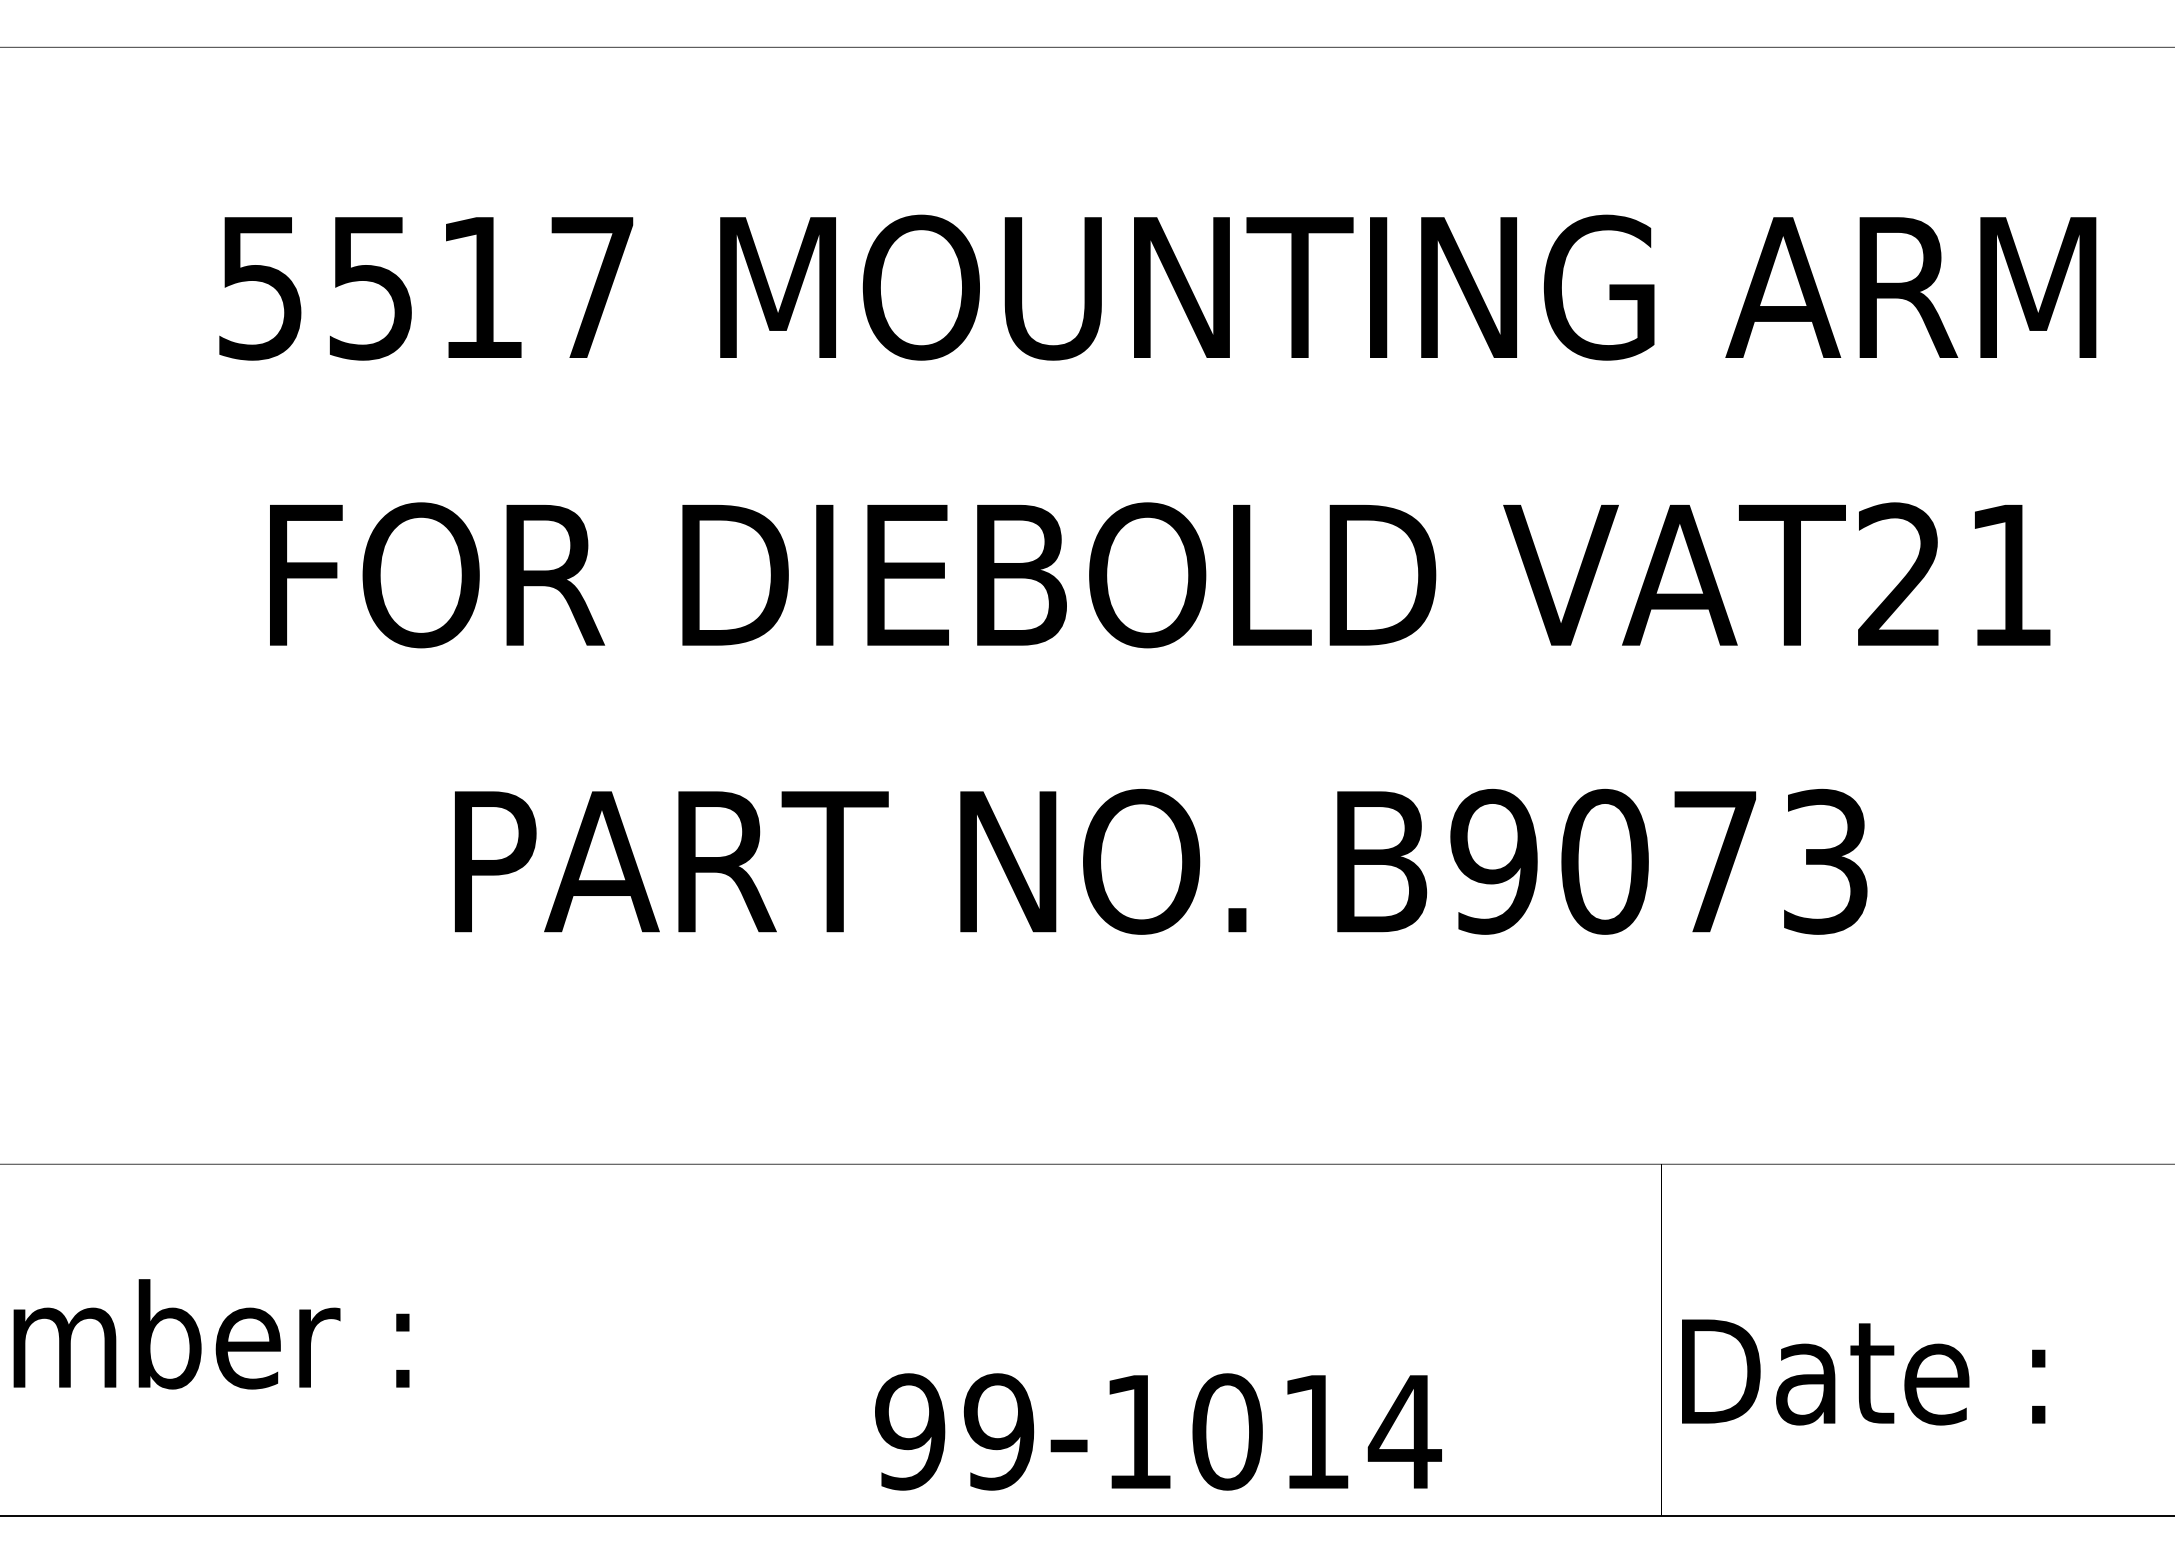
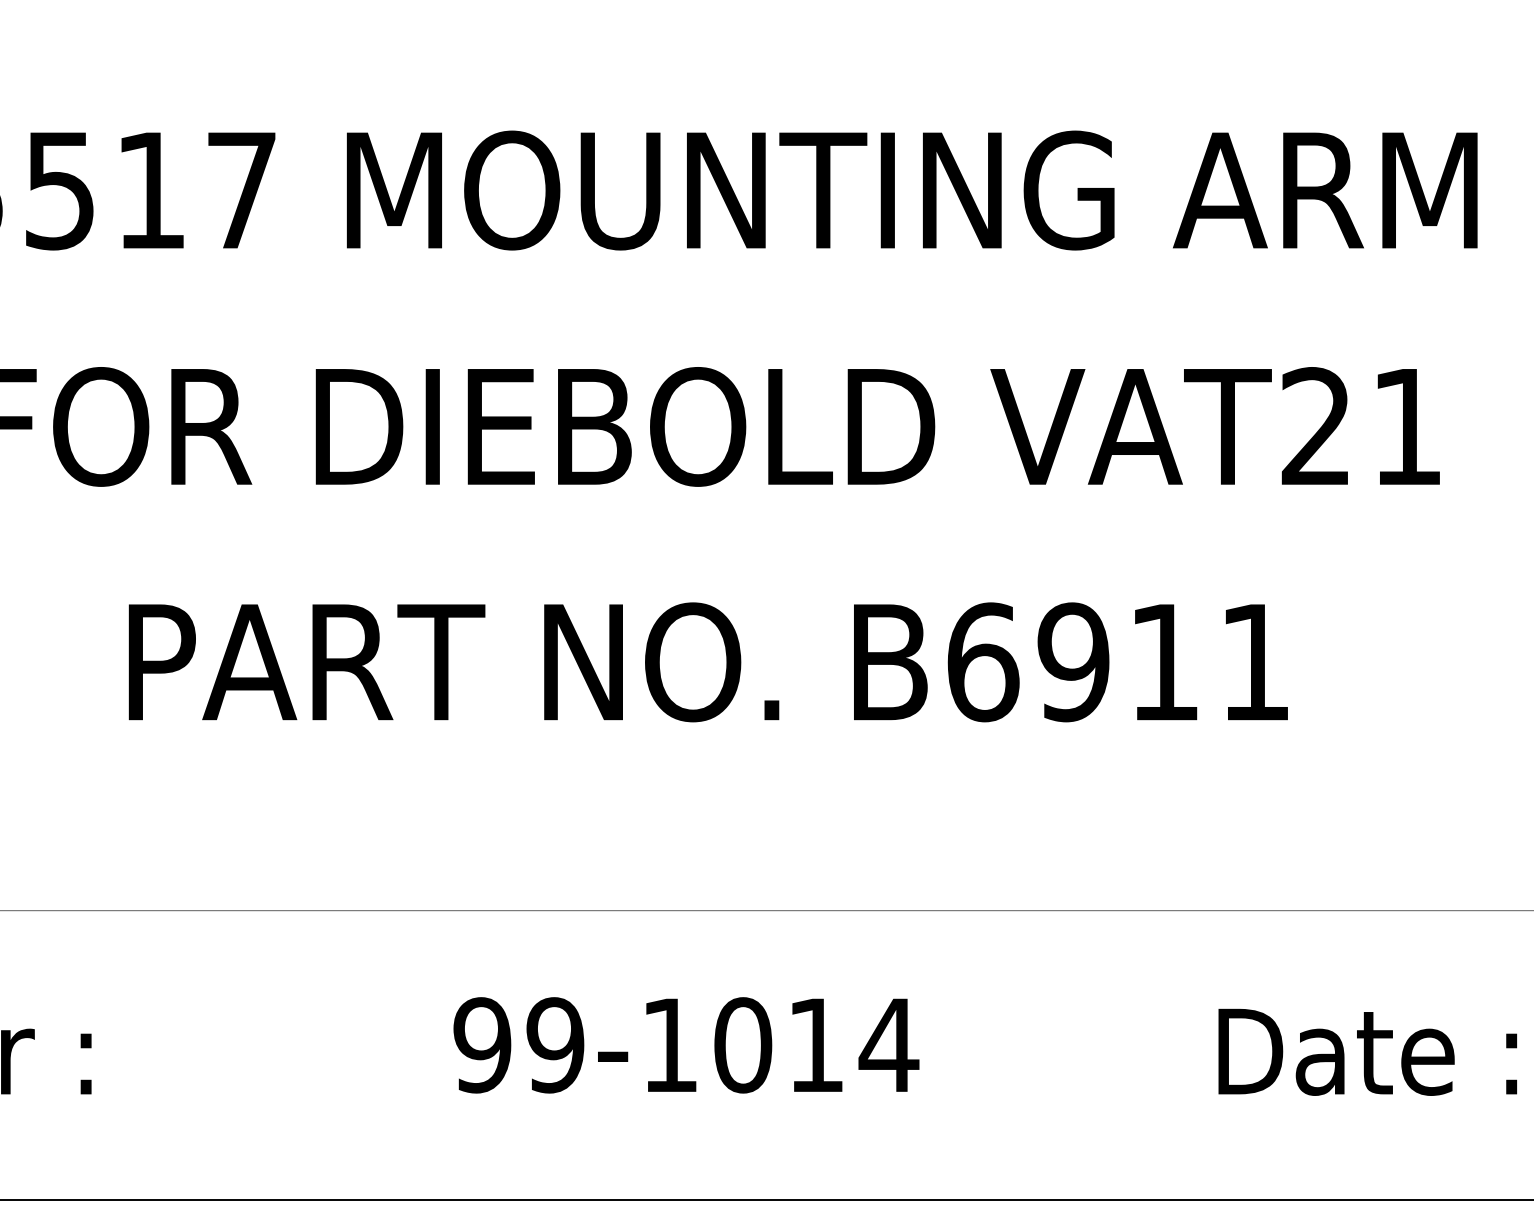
text: (1658, 861) -> (1117, 662), B9073 -> B6911
text: (1863, 1372) -> (1367, 1052), moved
text: (1158, 1431) -> (686, 1044), moved

